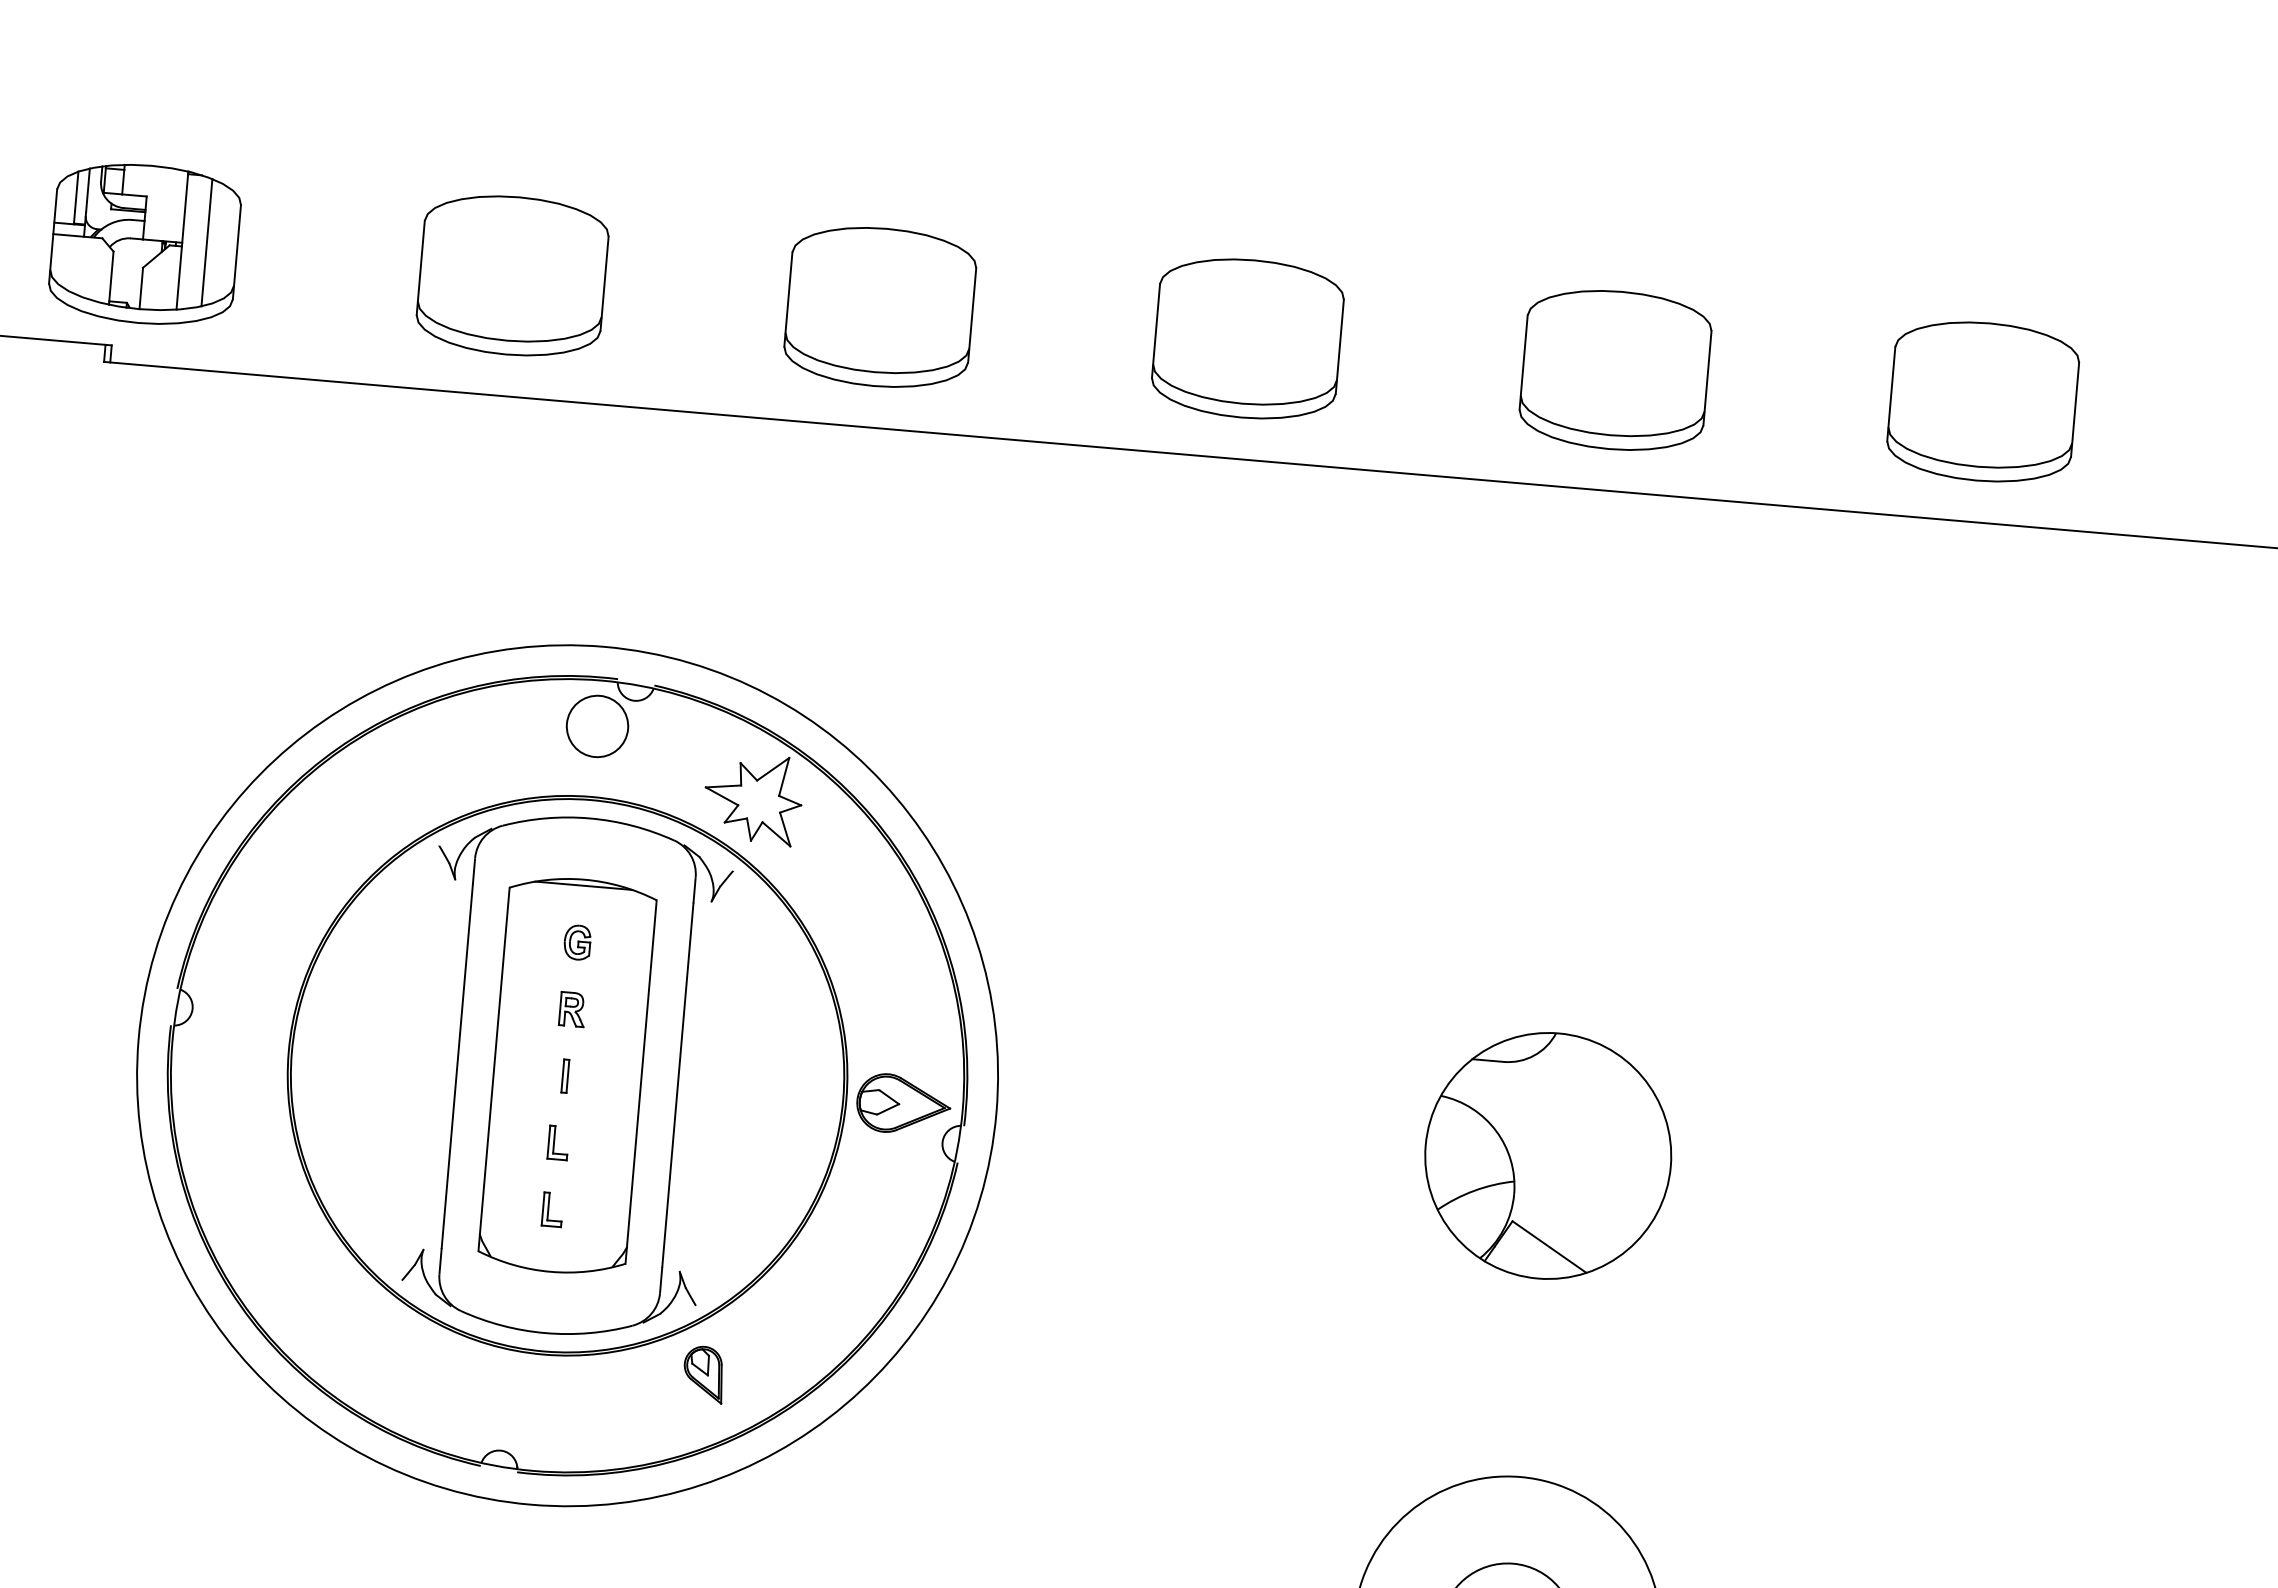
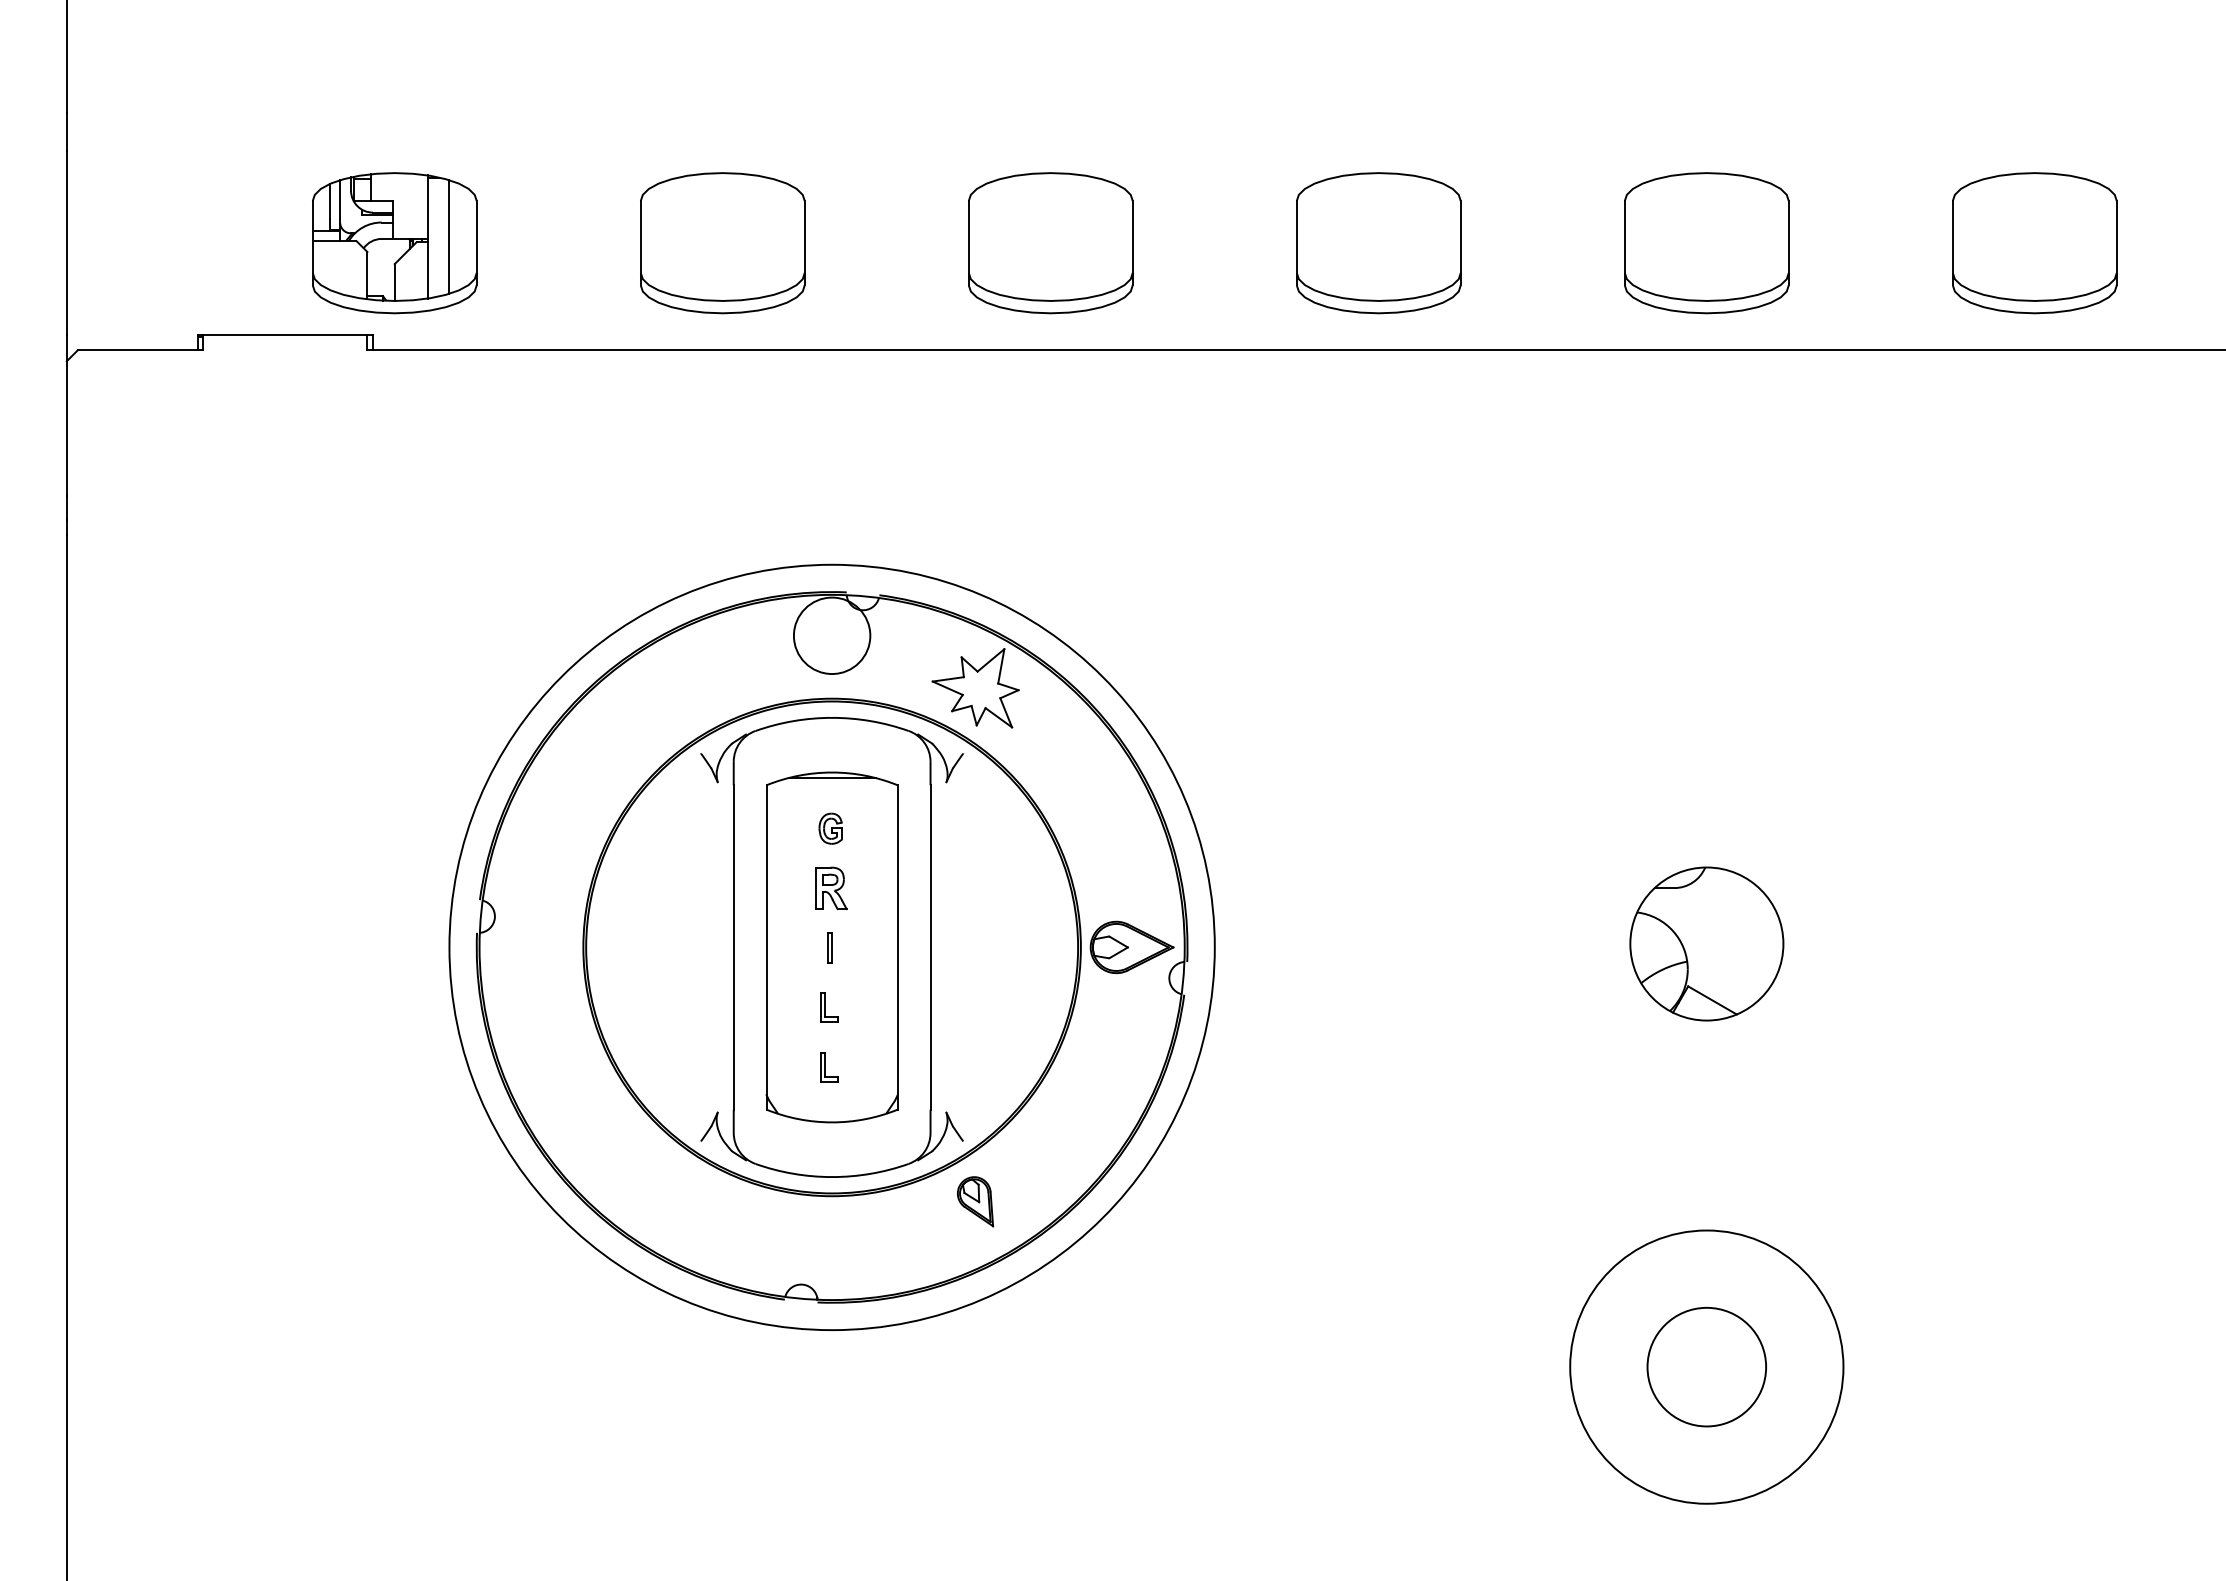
circle: (596, 726) -> (831, 635), size x1.4
part: (572, 1009) -> (831, 888), size x1.4
part: (1547, 1155) -> (1706, 943), size x0.7

